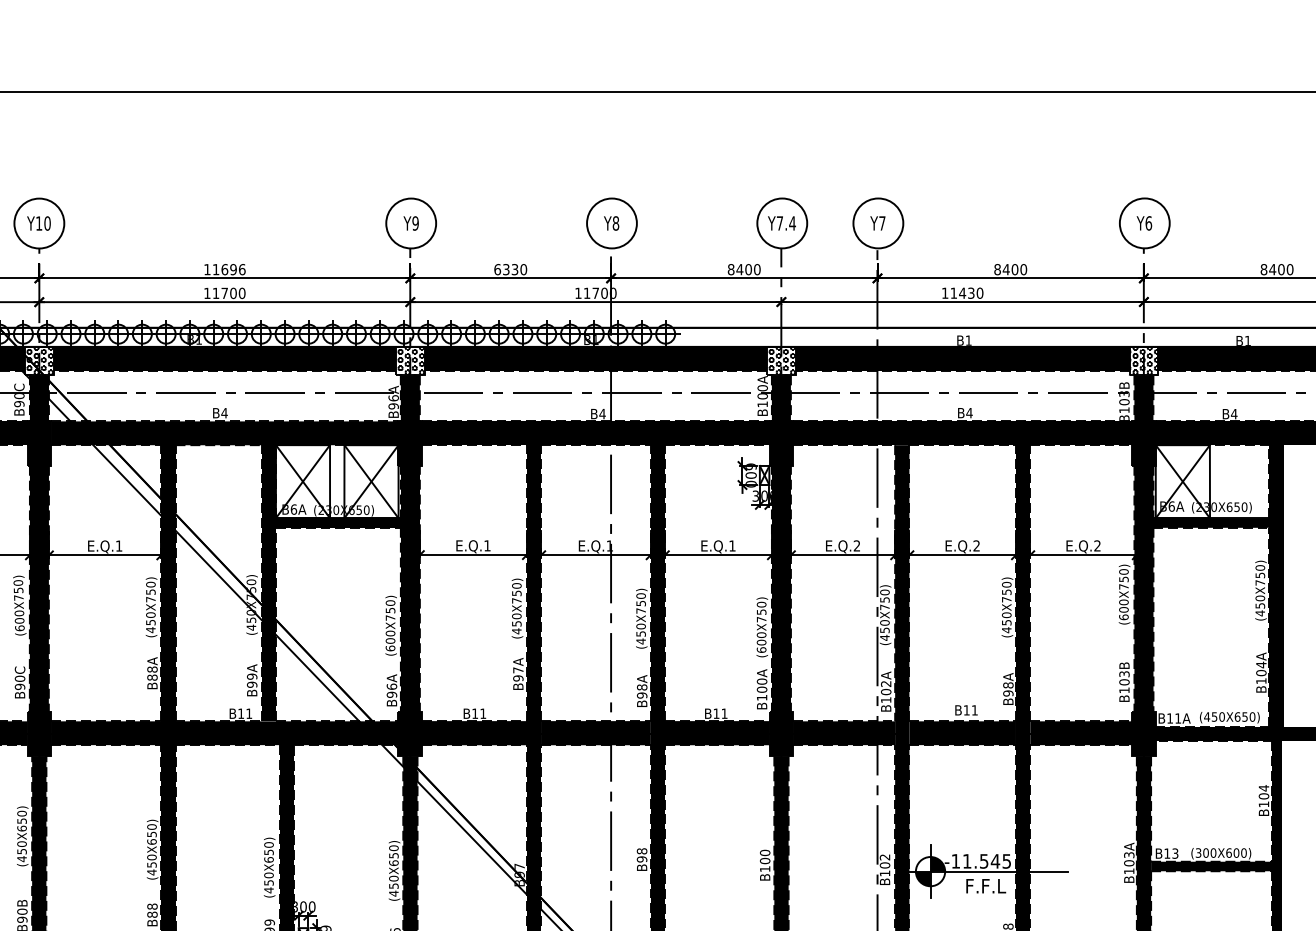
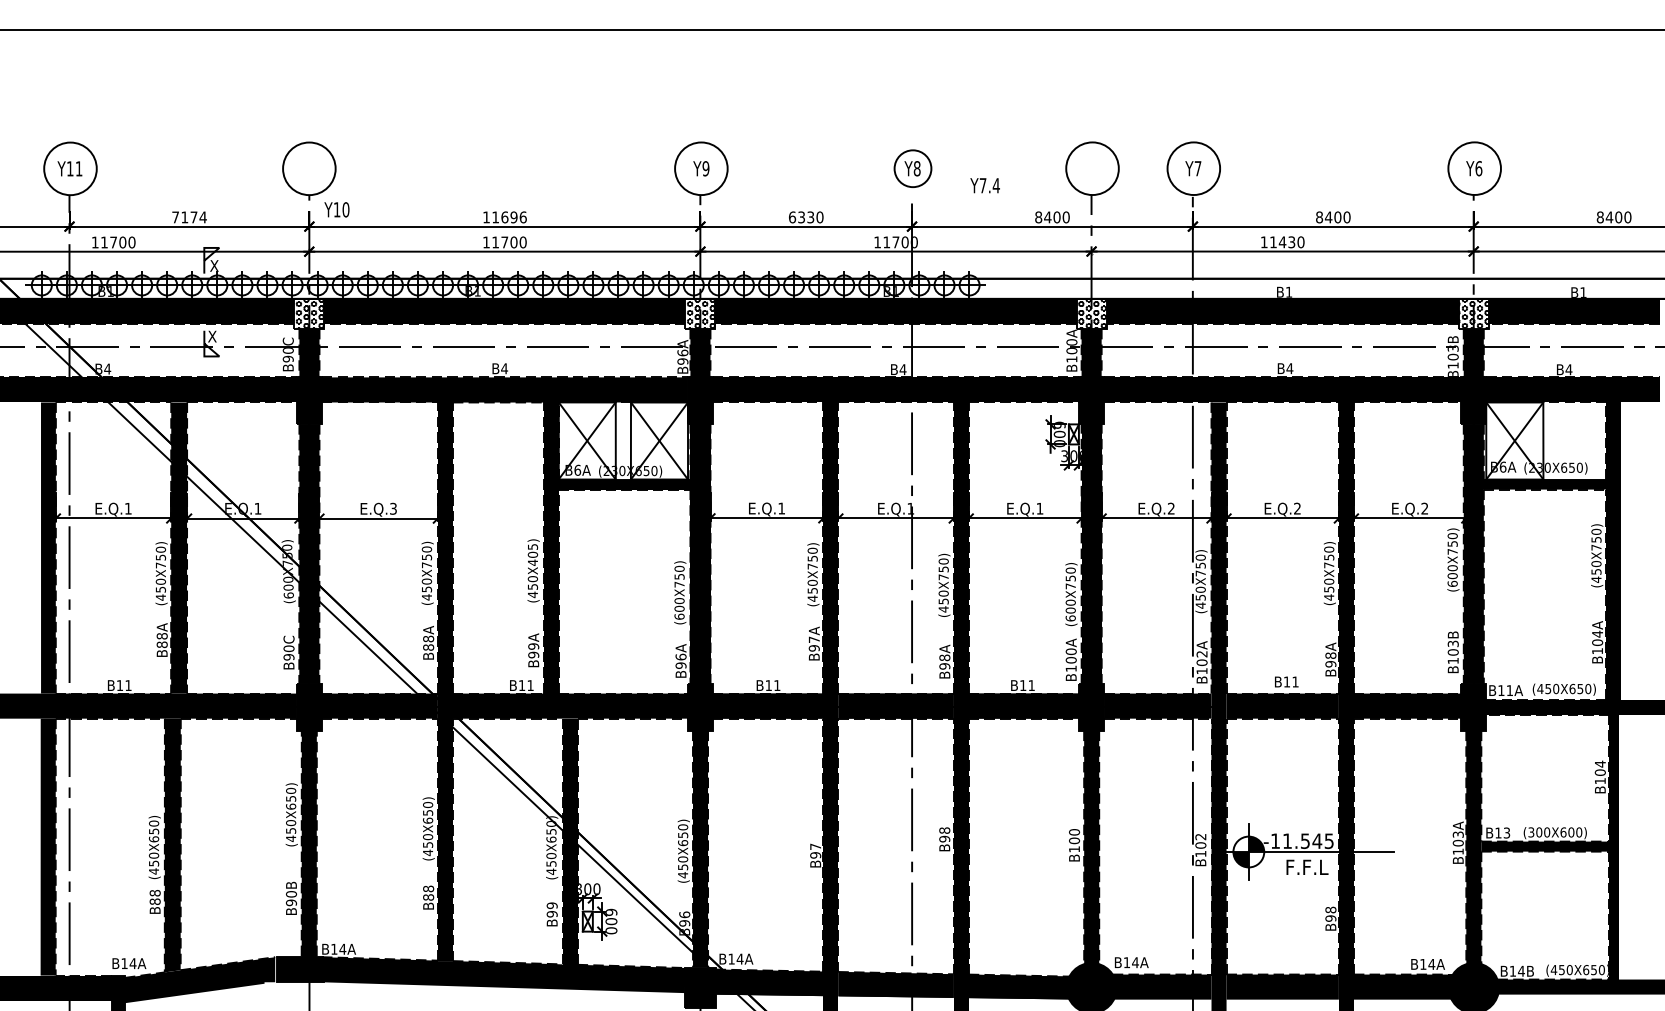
text: (38, 223) -> (336, 209), moved
circle: (611, 223) -> (912, 168), size x0.7
text: (781, 223) -> (984, 185), moved
text: (119, 545) -> (393, 508), E.Q.1 -> E.Q.3
text: (251, 589) -> (532, 554), (450X750) -> (450X405)

